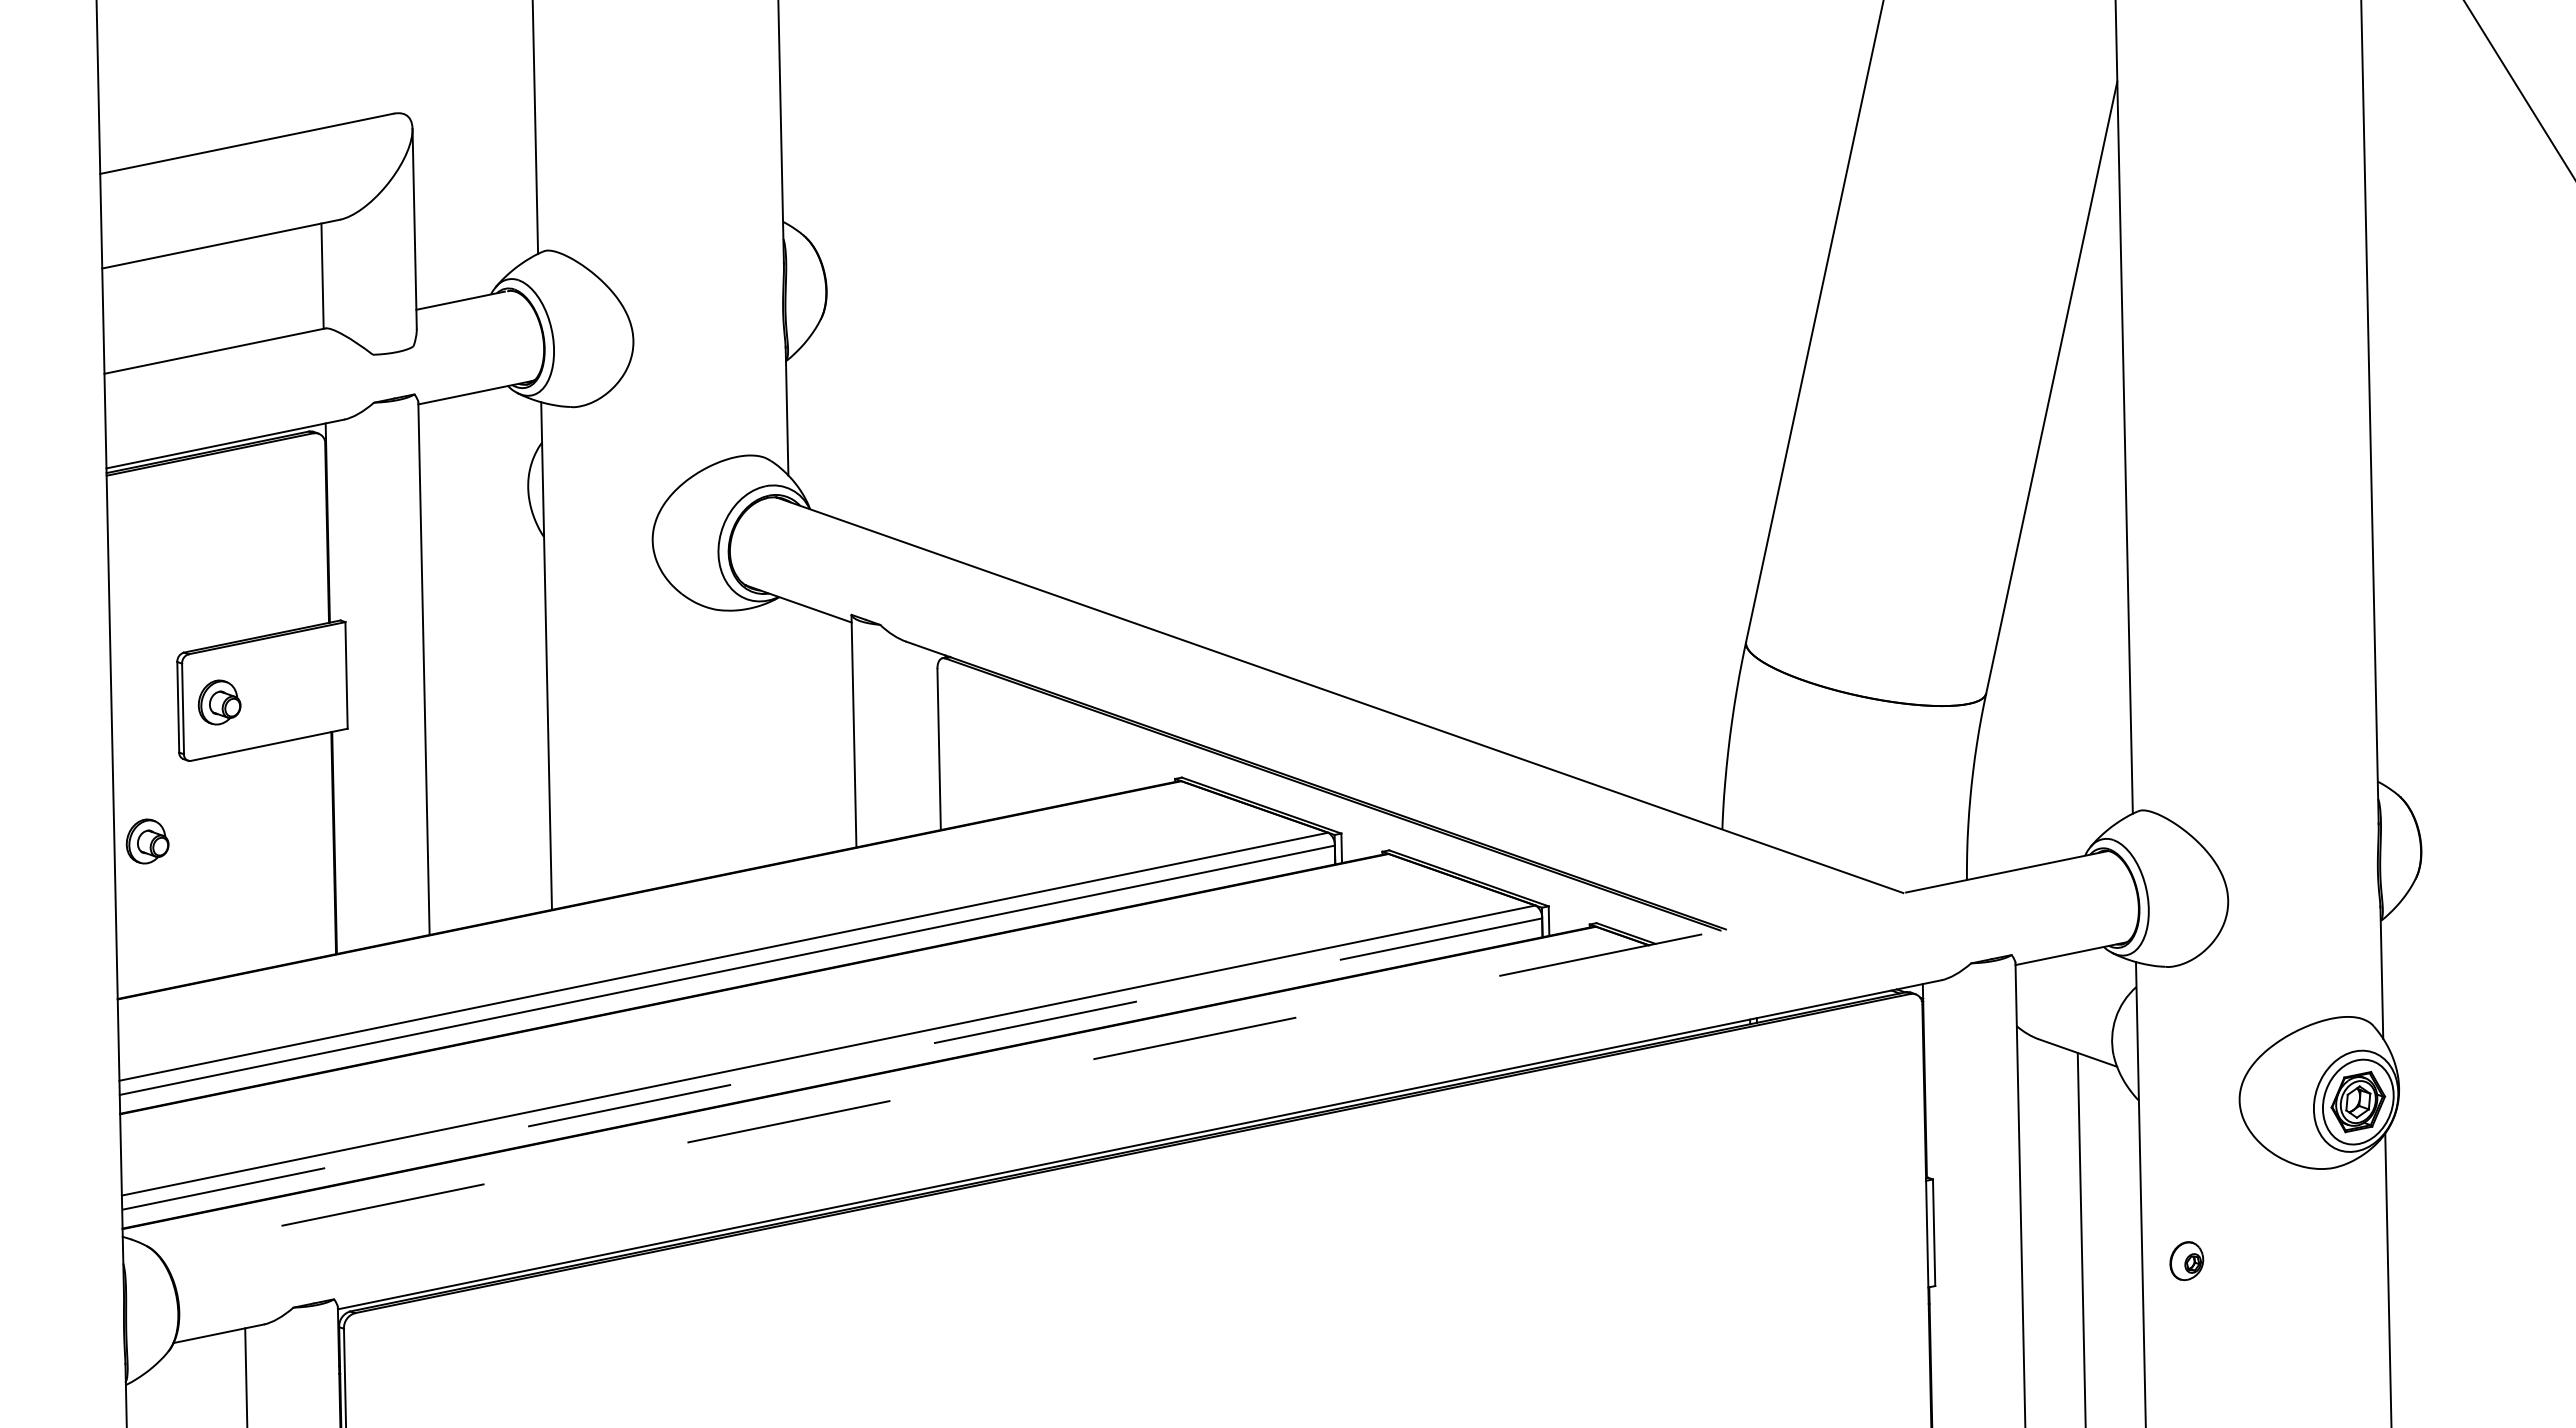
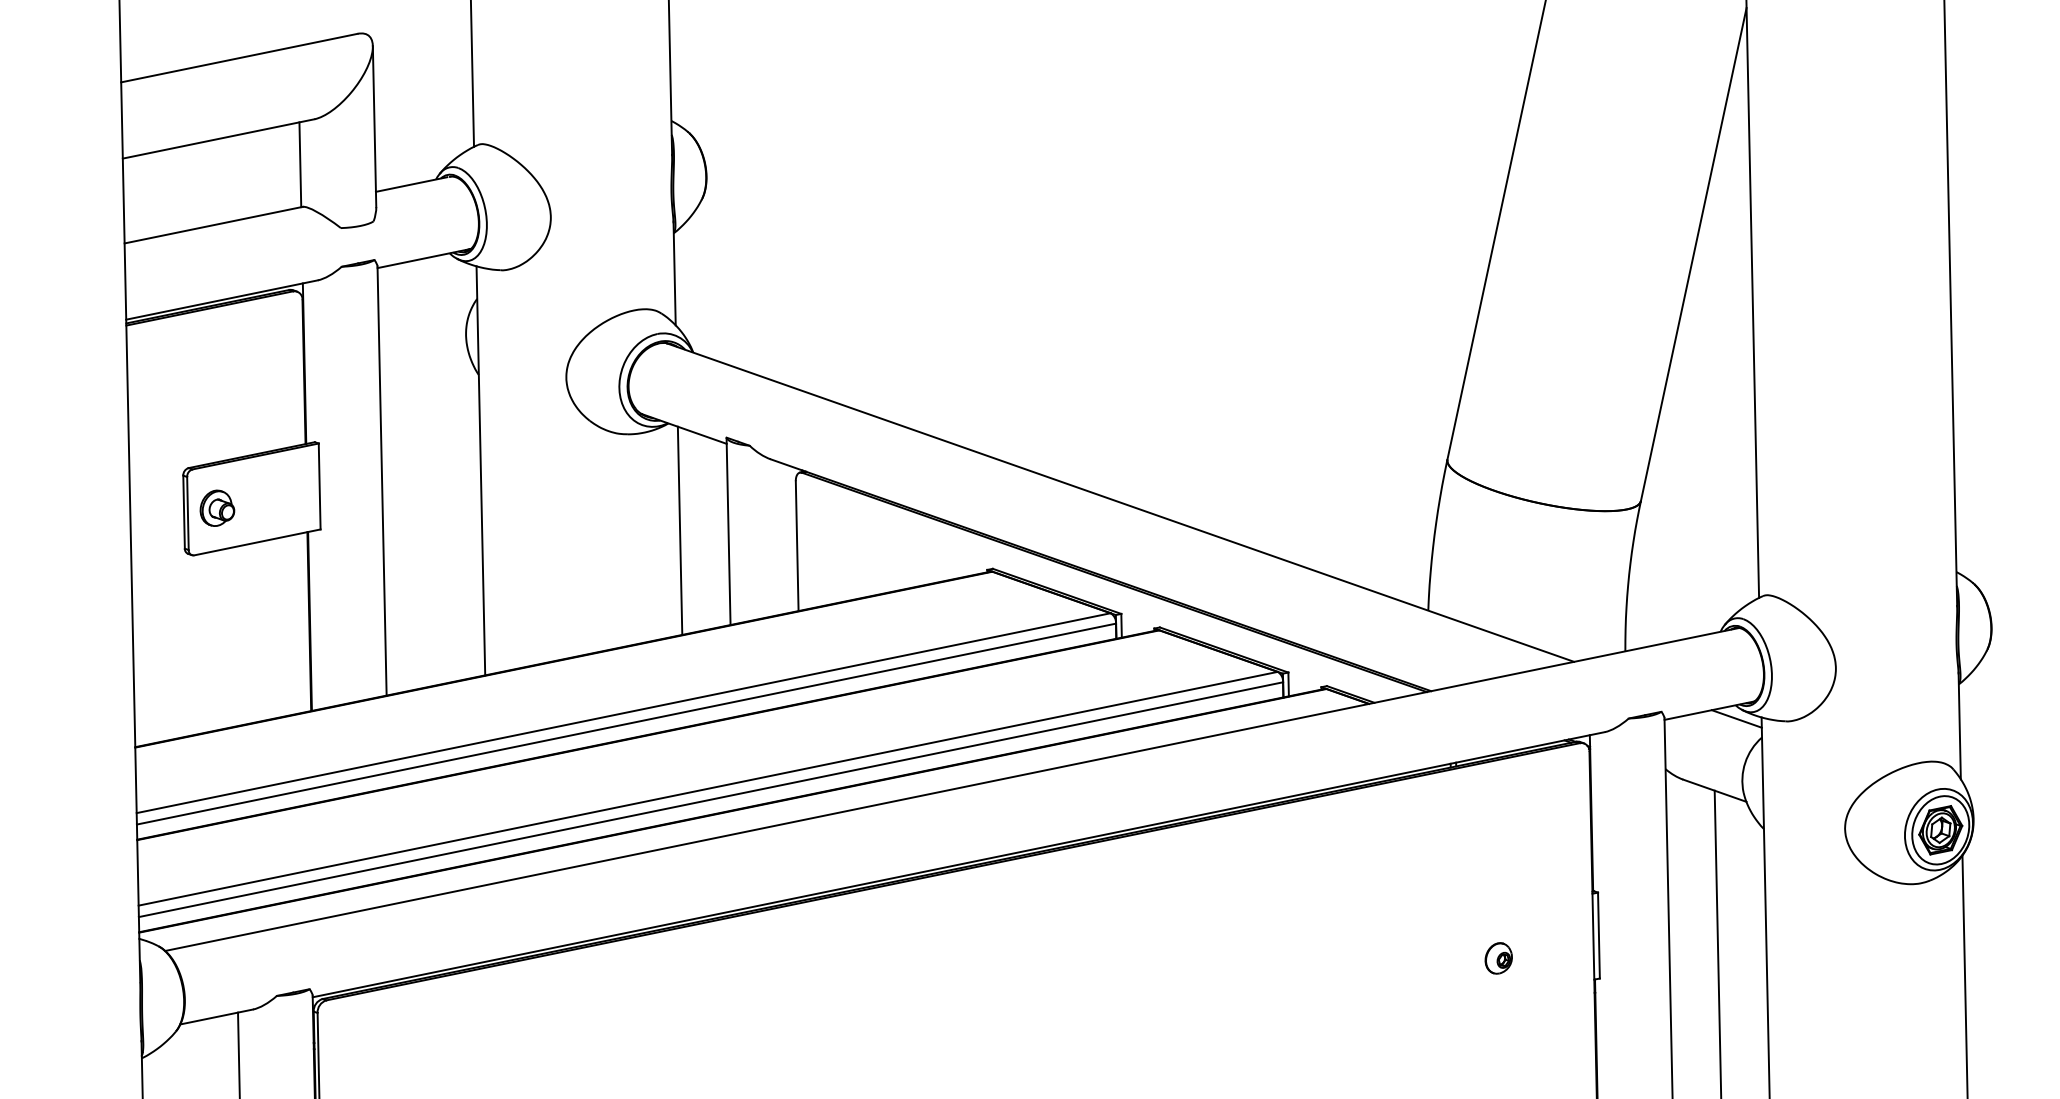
line: (793, 730) -> (679, 530), added
part: (147, 841) -> (159, 620), removed
line: (2105, 963) -> (1737, 718), added
line: (1131, 1051) -> (952, 789), dashed -> solid
line: (832, 1064) -> (711, 799), dashed -> solid
part: (2186, 1261) -> (1498, 958), moved

